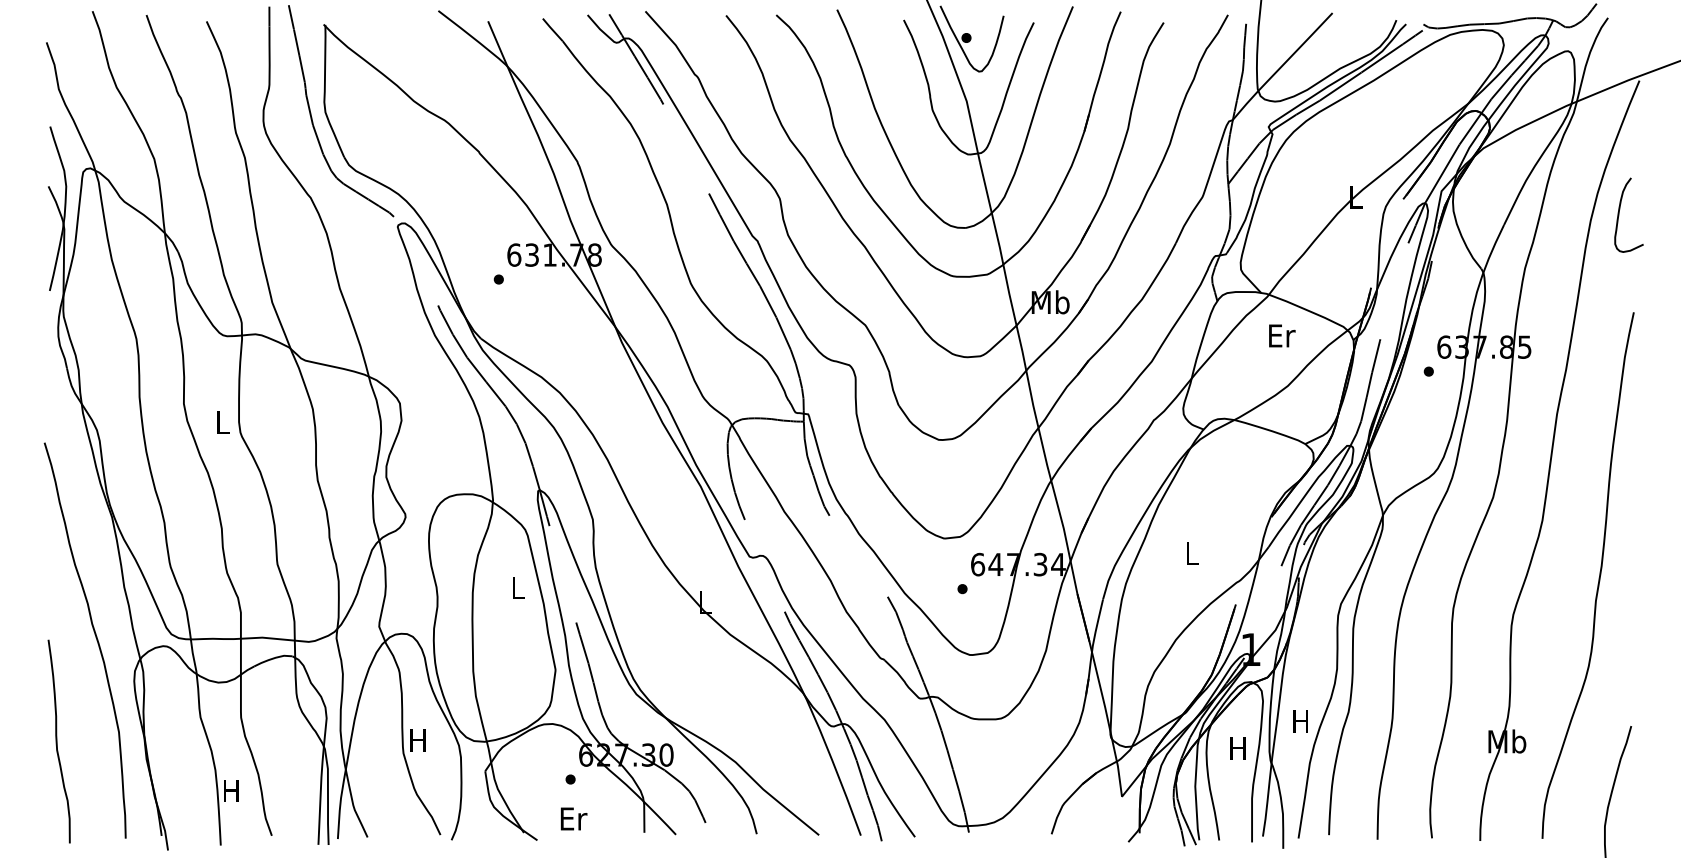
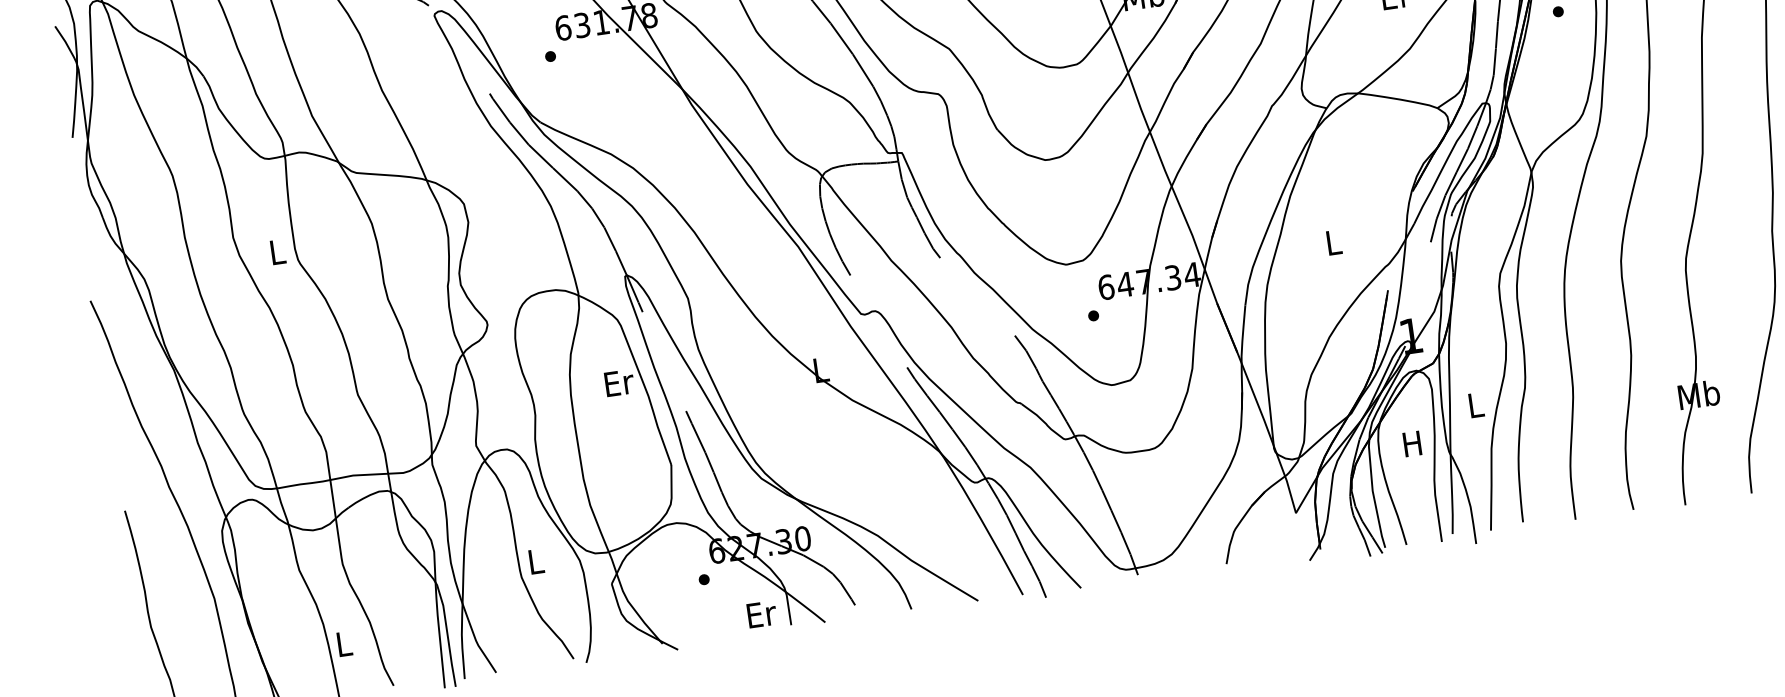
text: (518, 587) -> (618, 382), L -> Er
text: (1300, 721) -> (1475, 405), H -> L
text: (417, 740) -> (534, 561), H -> L
text: (231, 790) -> (343, 643), H -> L
text: (574, 818) -> (762, 613), moved

